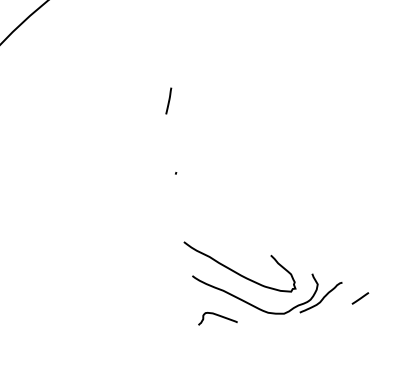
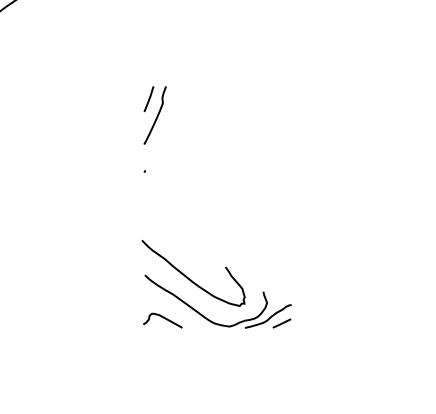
curve: (178, 117) -> (156, 116), added
line: (359, 298) -> (281, 323), moved

